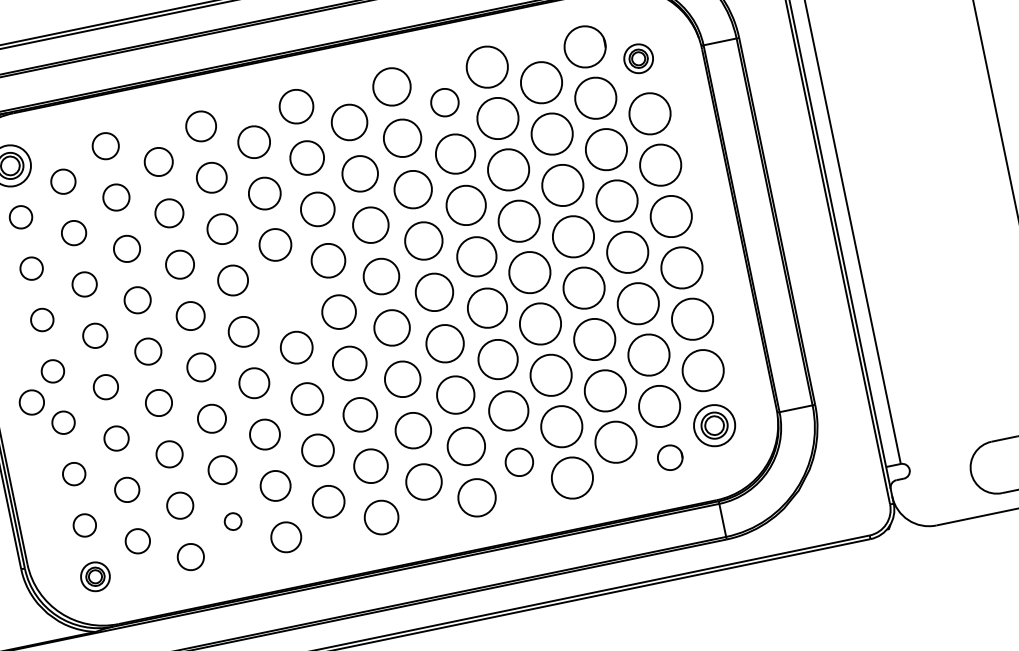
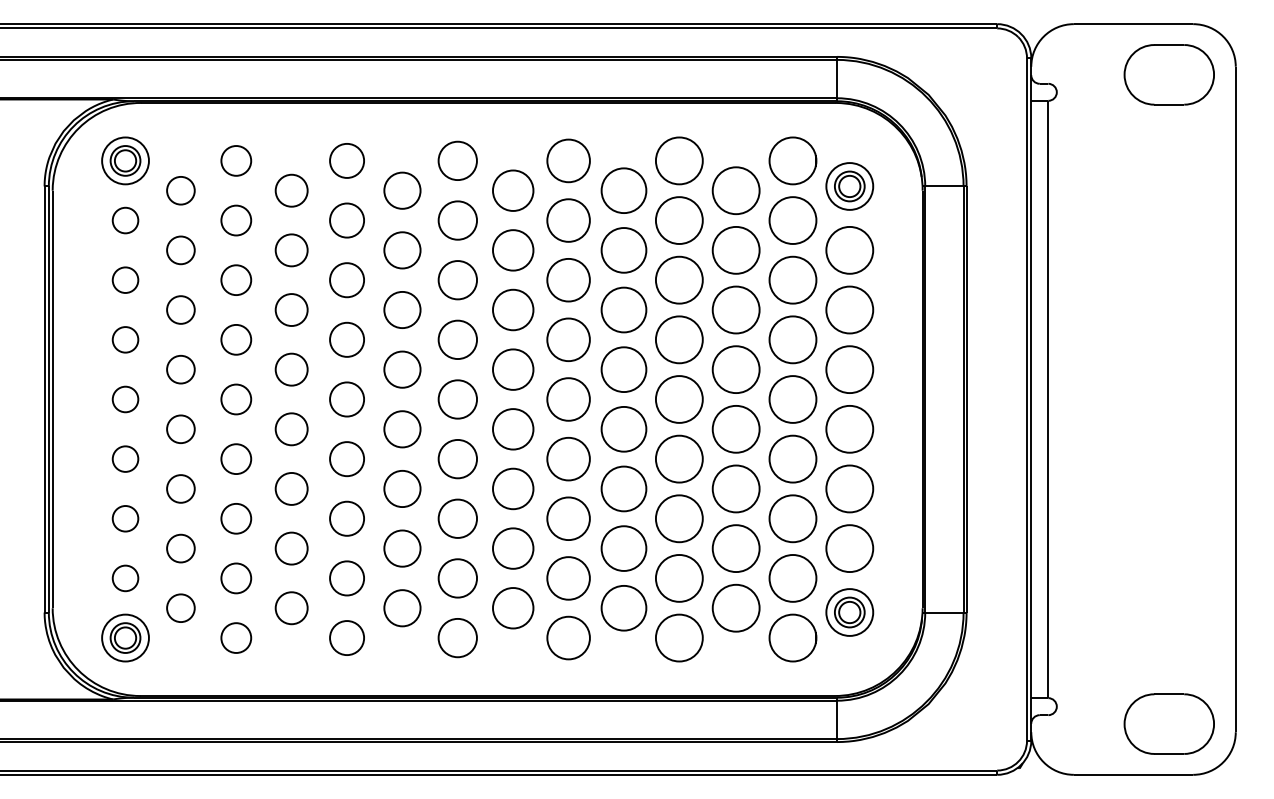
part: (638, 58) -> (849, 186), size x1.43
part: (444, 102) -> (623, 190), size x1.43
curve: (275, 285) -> (393, 355), added
curve: (24, 394) -> (88, 418), removed
part: (669, 457) -> (792, 637), size x1.67
part: (519, 462) -> (623, 608), size x1.43
part: (233, 521) -> (291, 608), size x1.67
part: (95, 576) -> (125, 637), size x1.43

